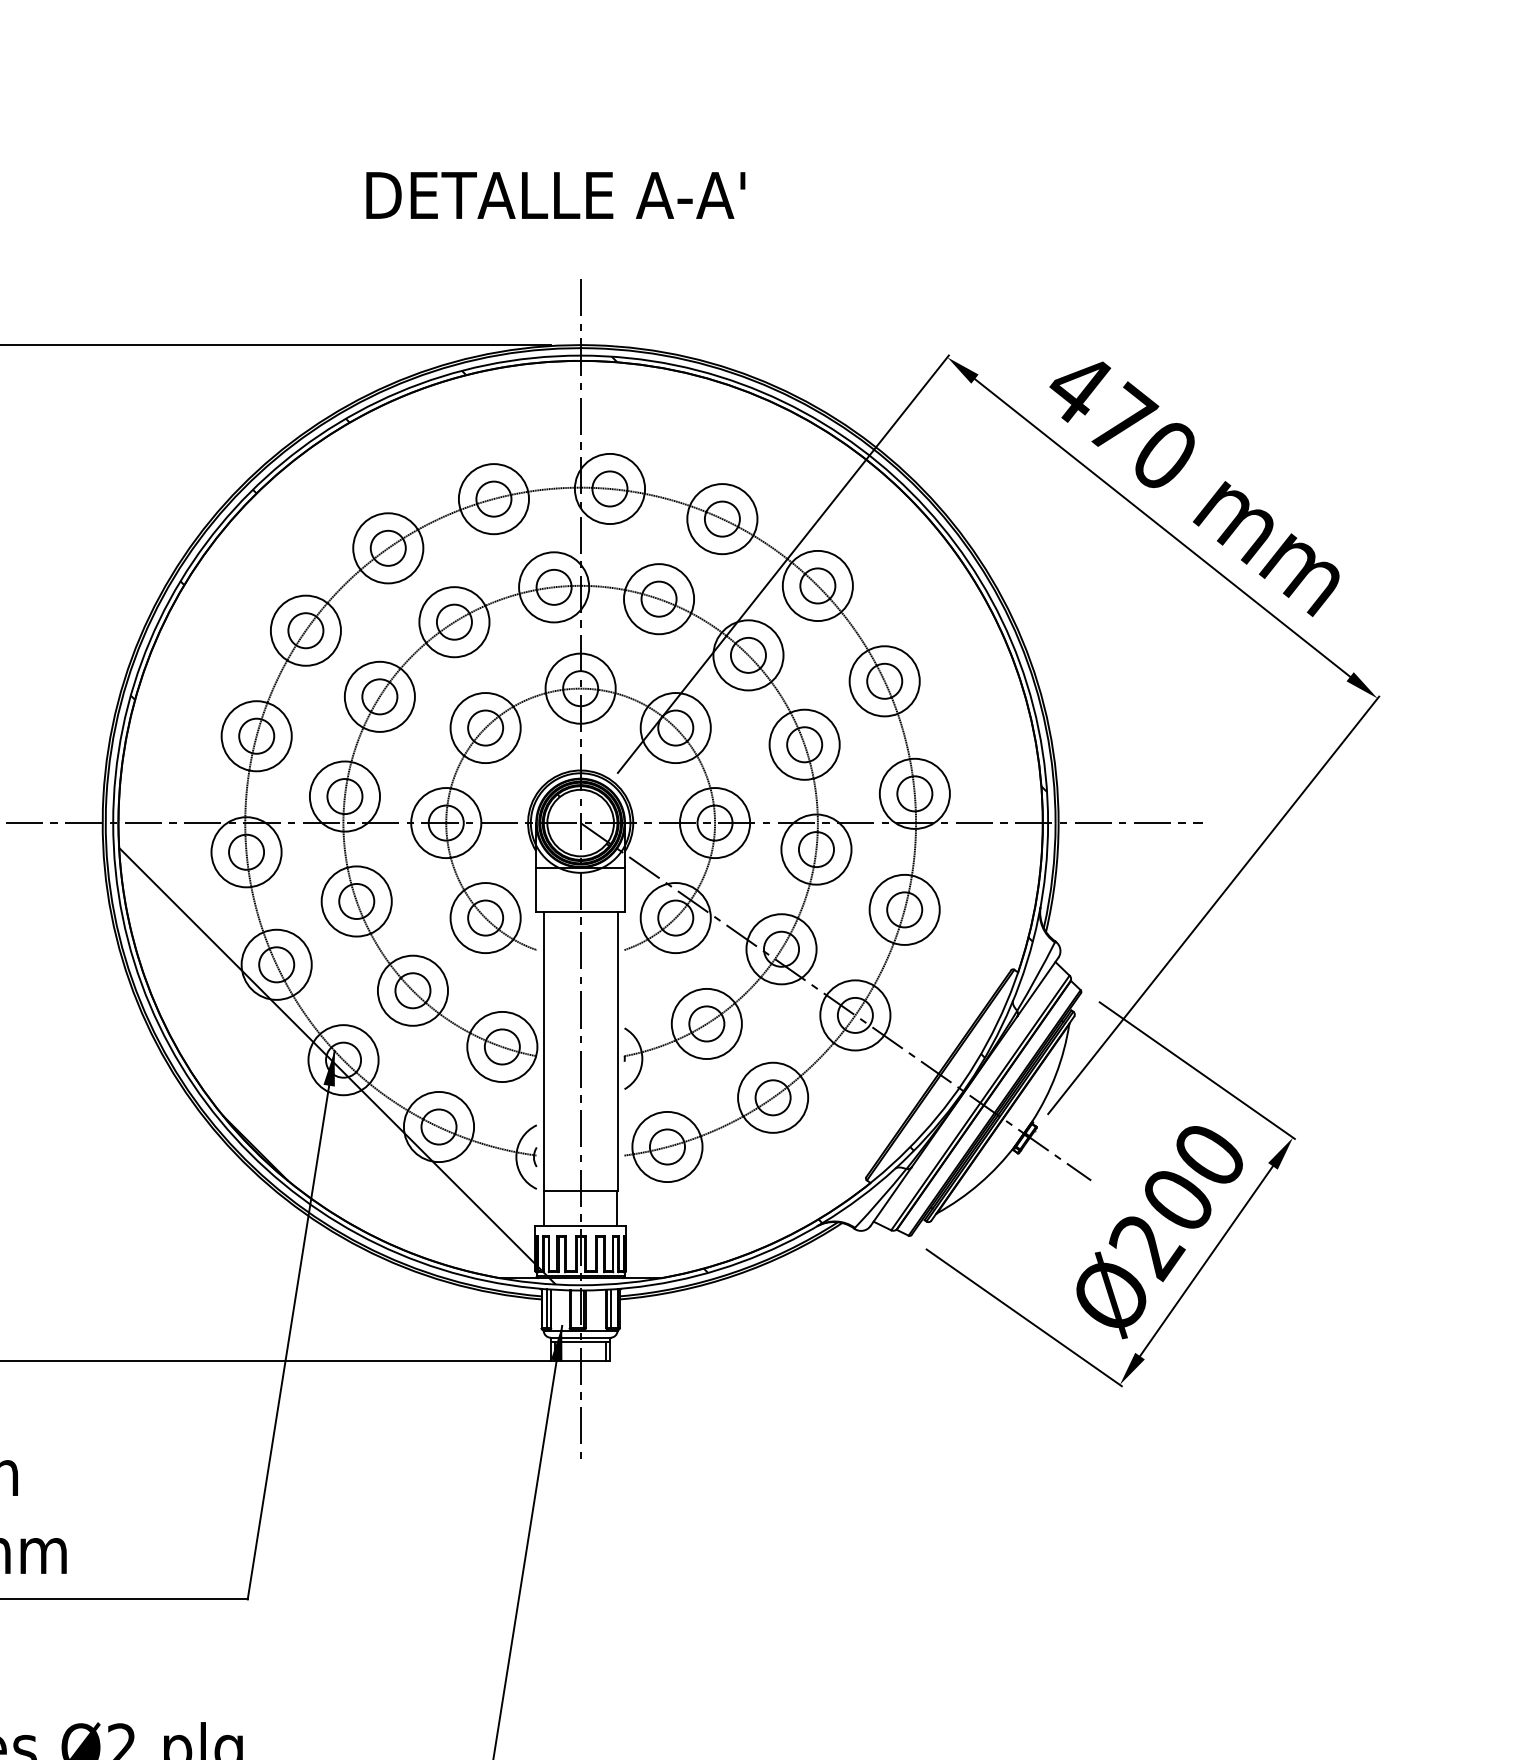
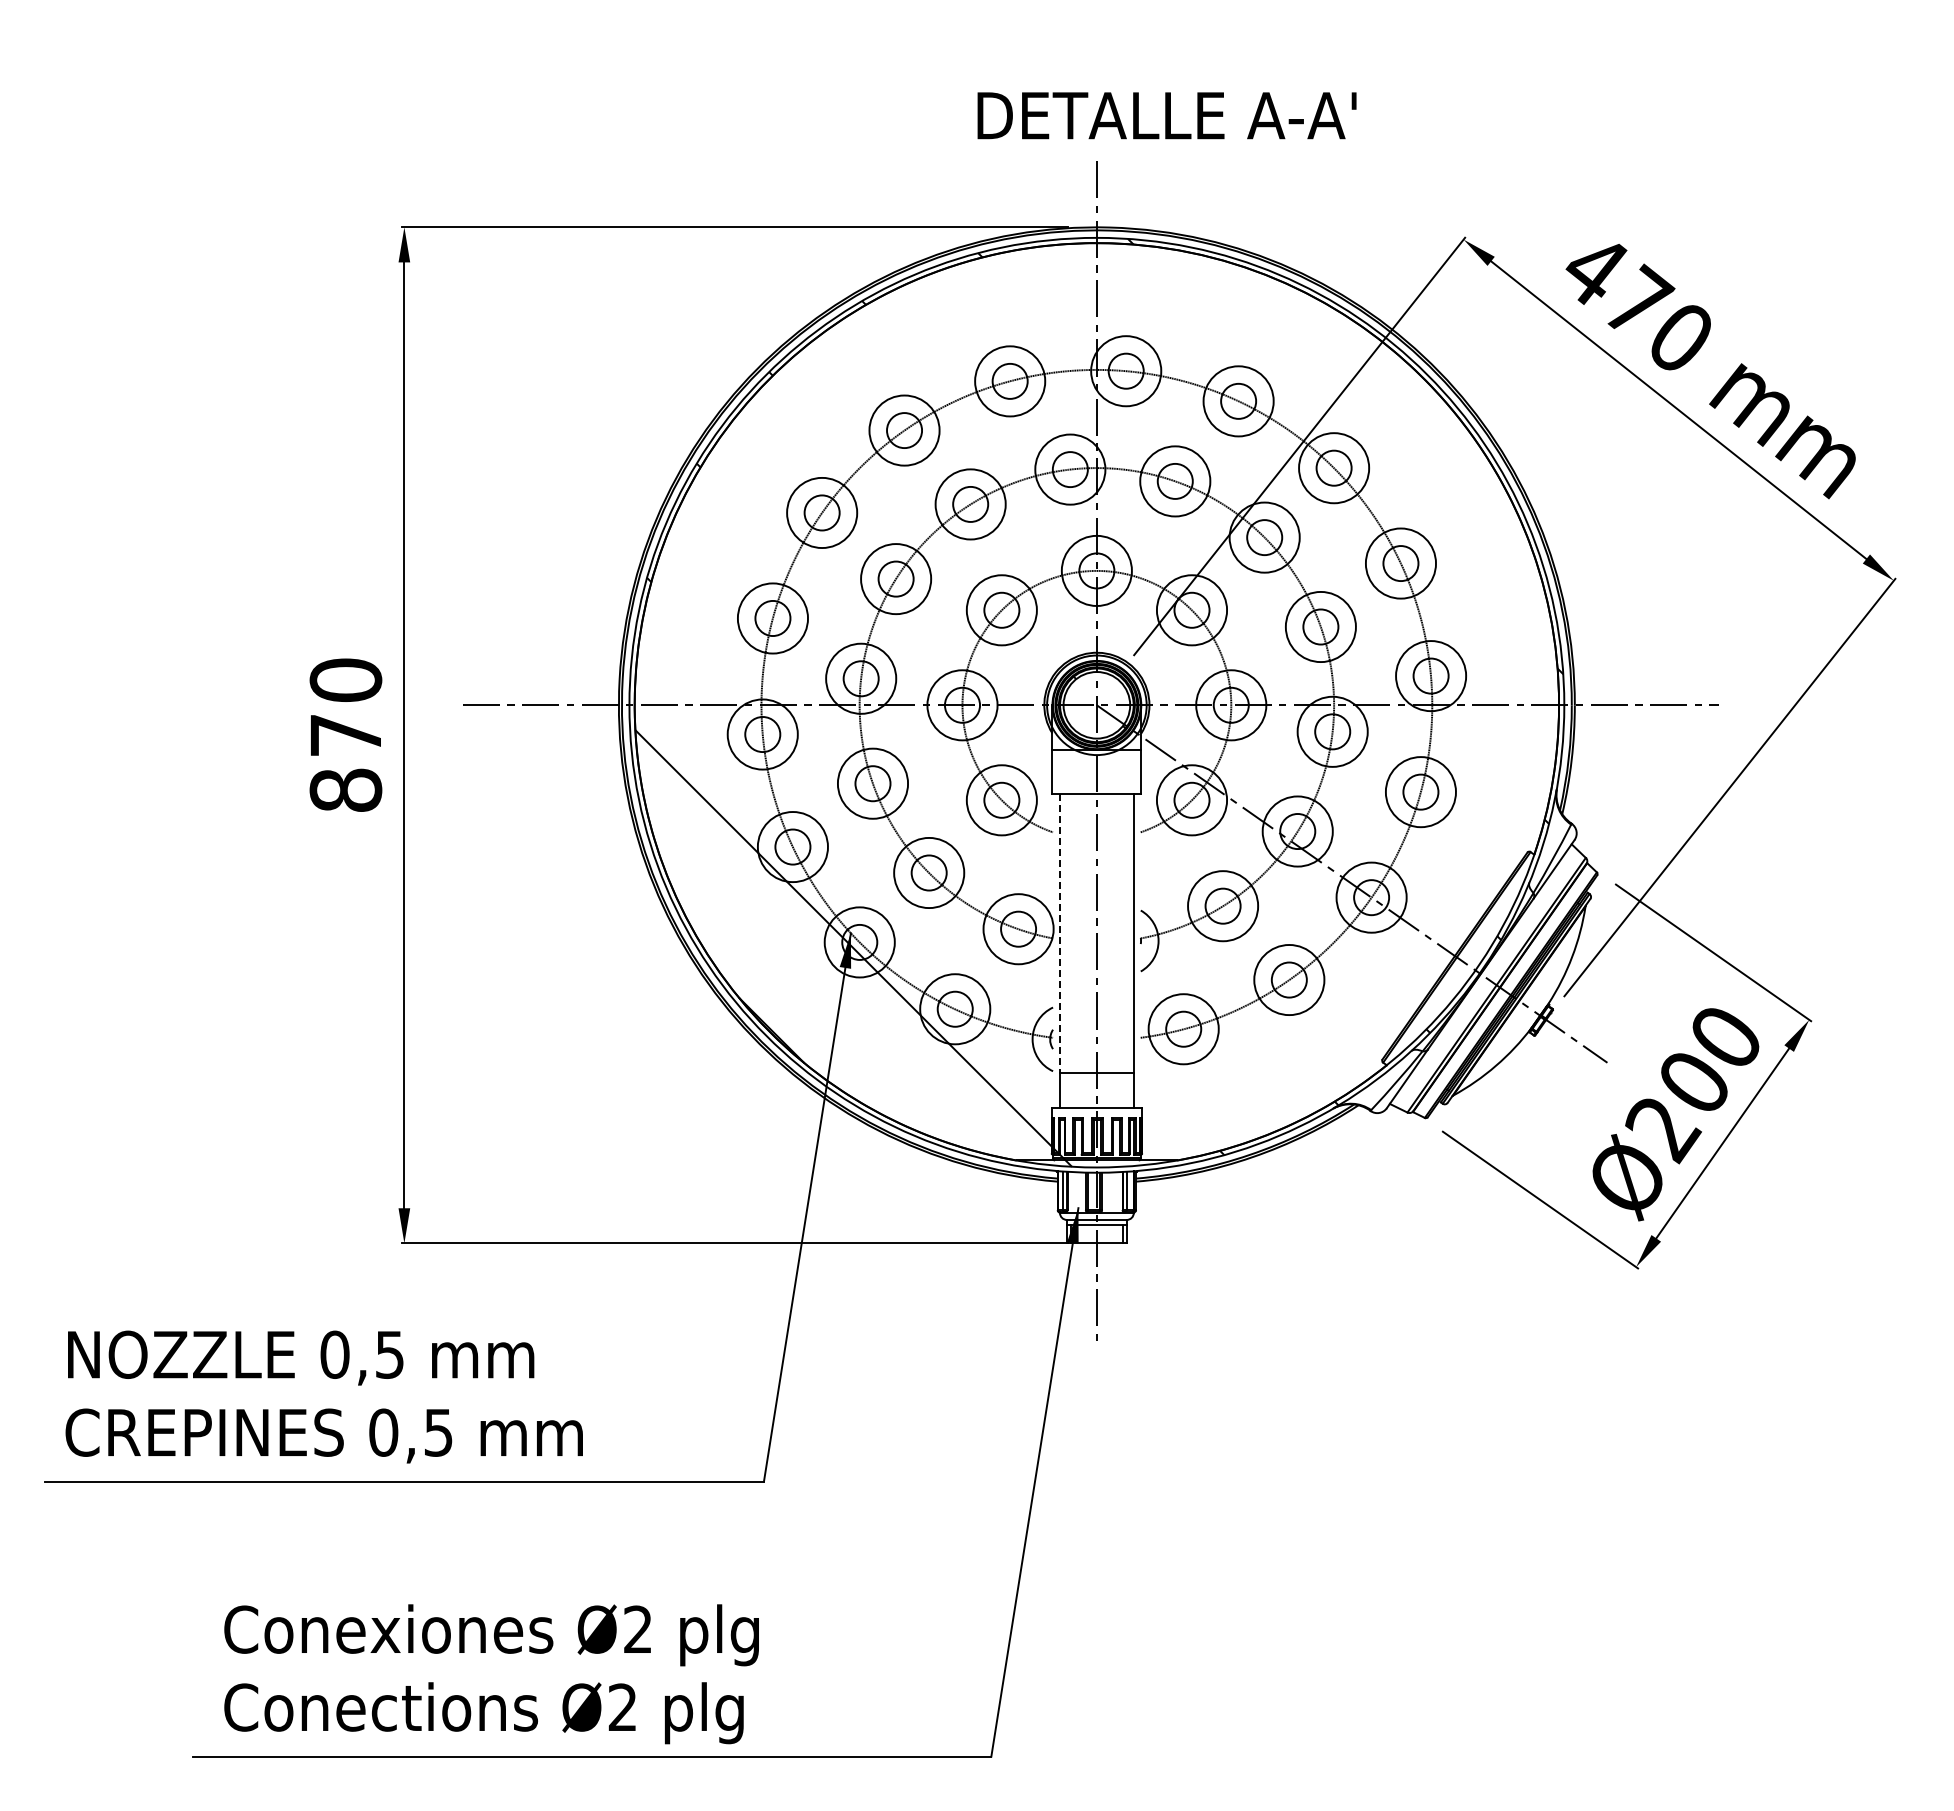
text: (555, 195) -> (1166, 115), moved
line: (543, 1052) -> (1059, 934), solid -> dashed

